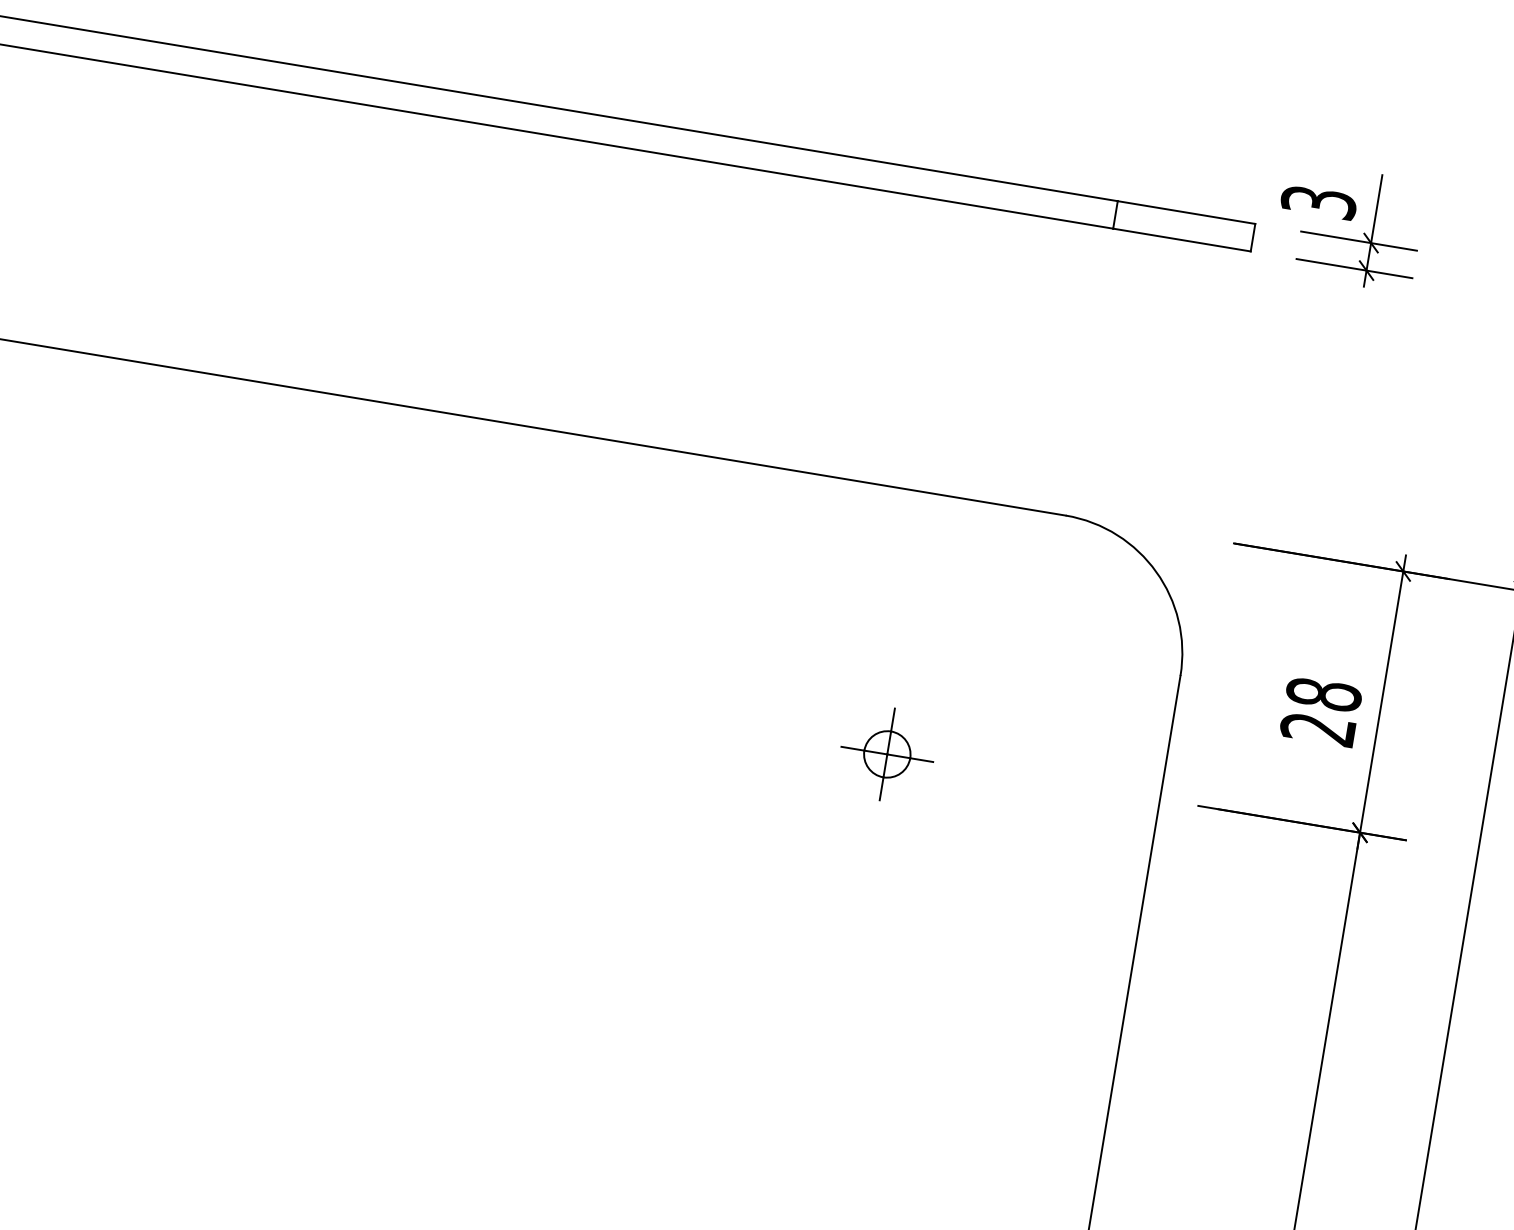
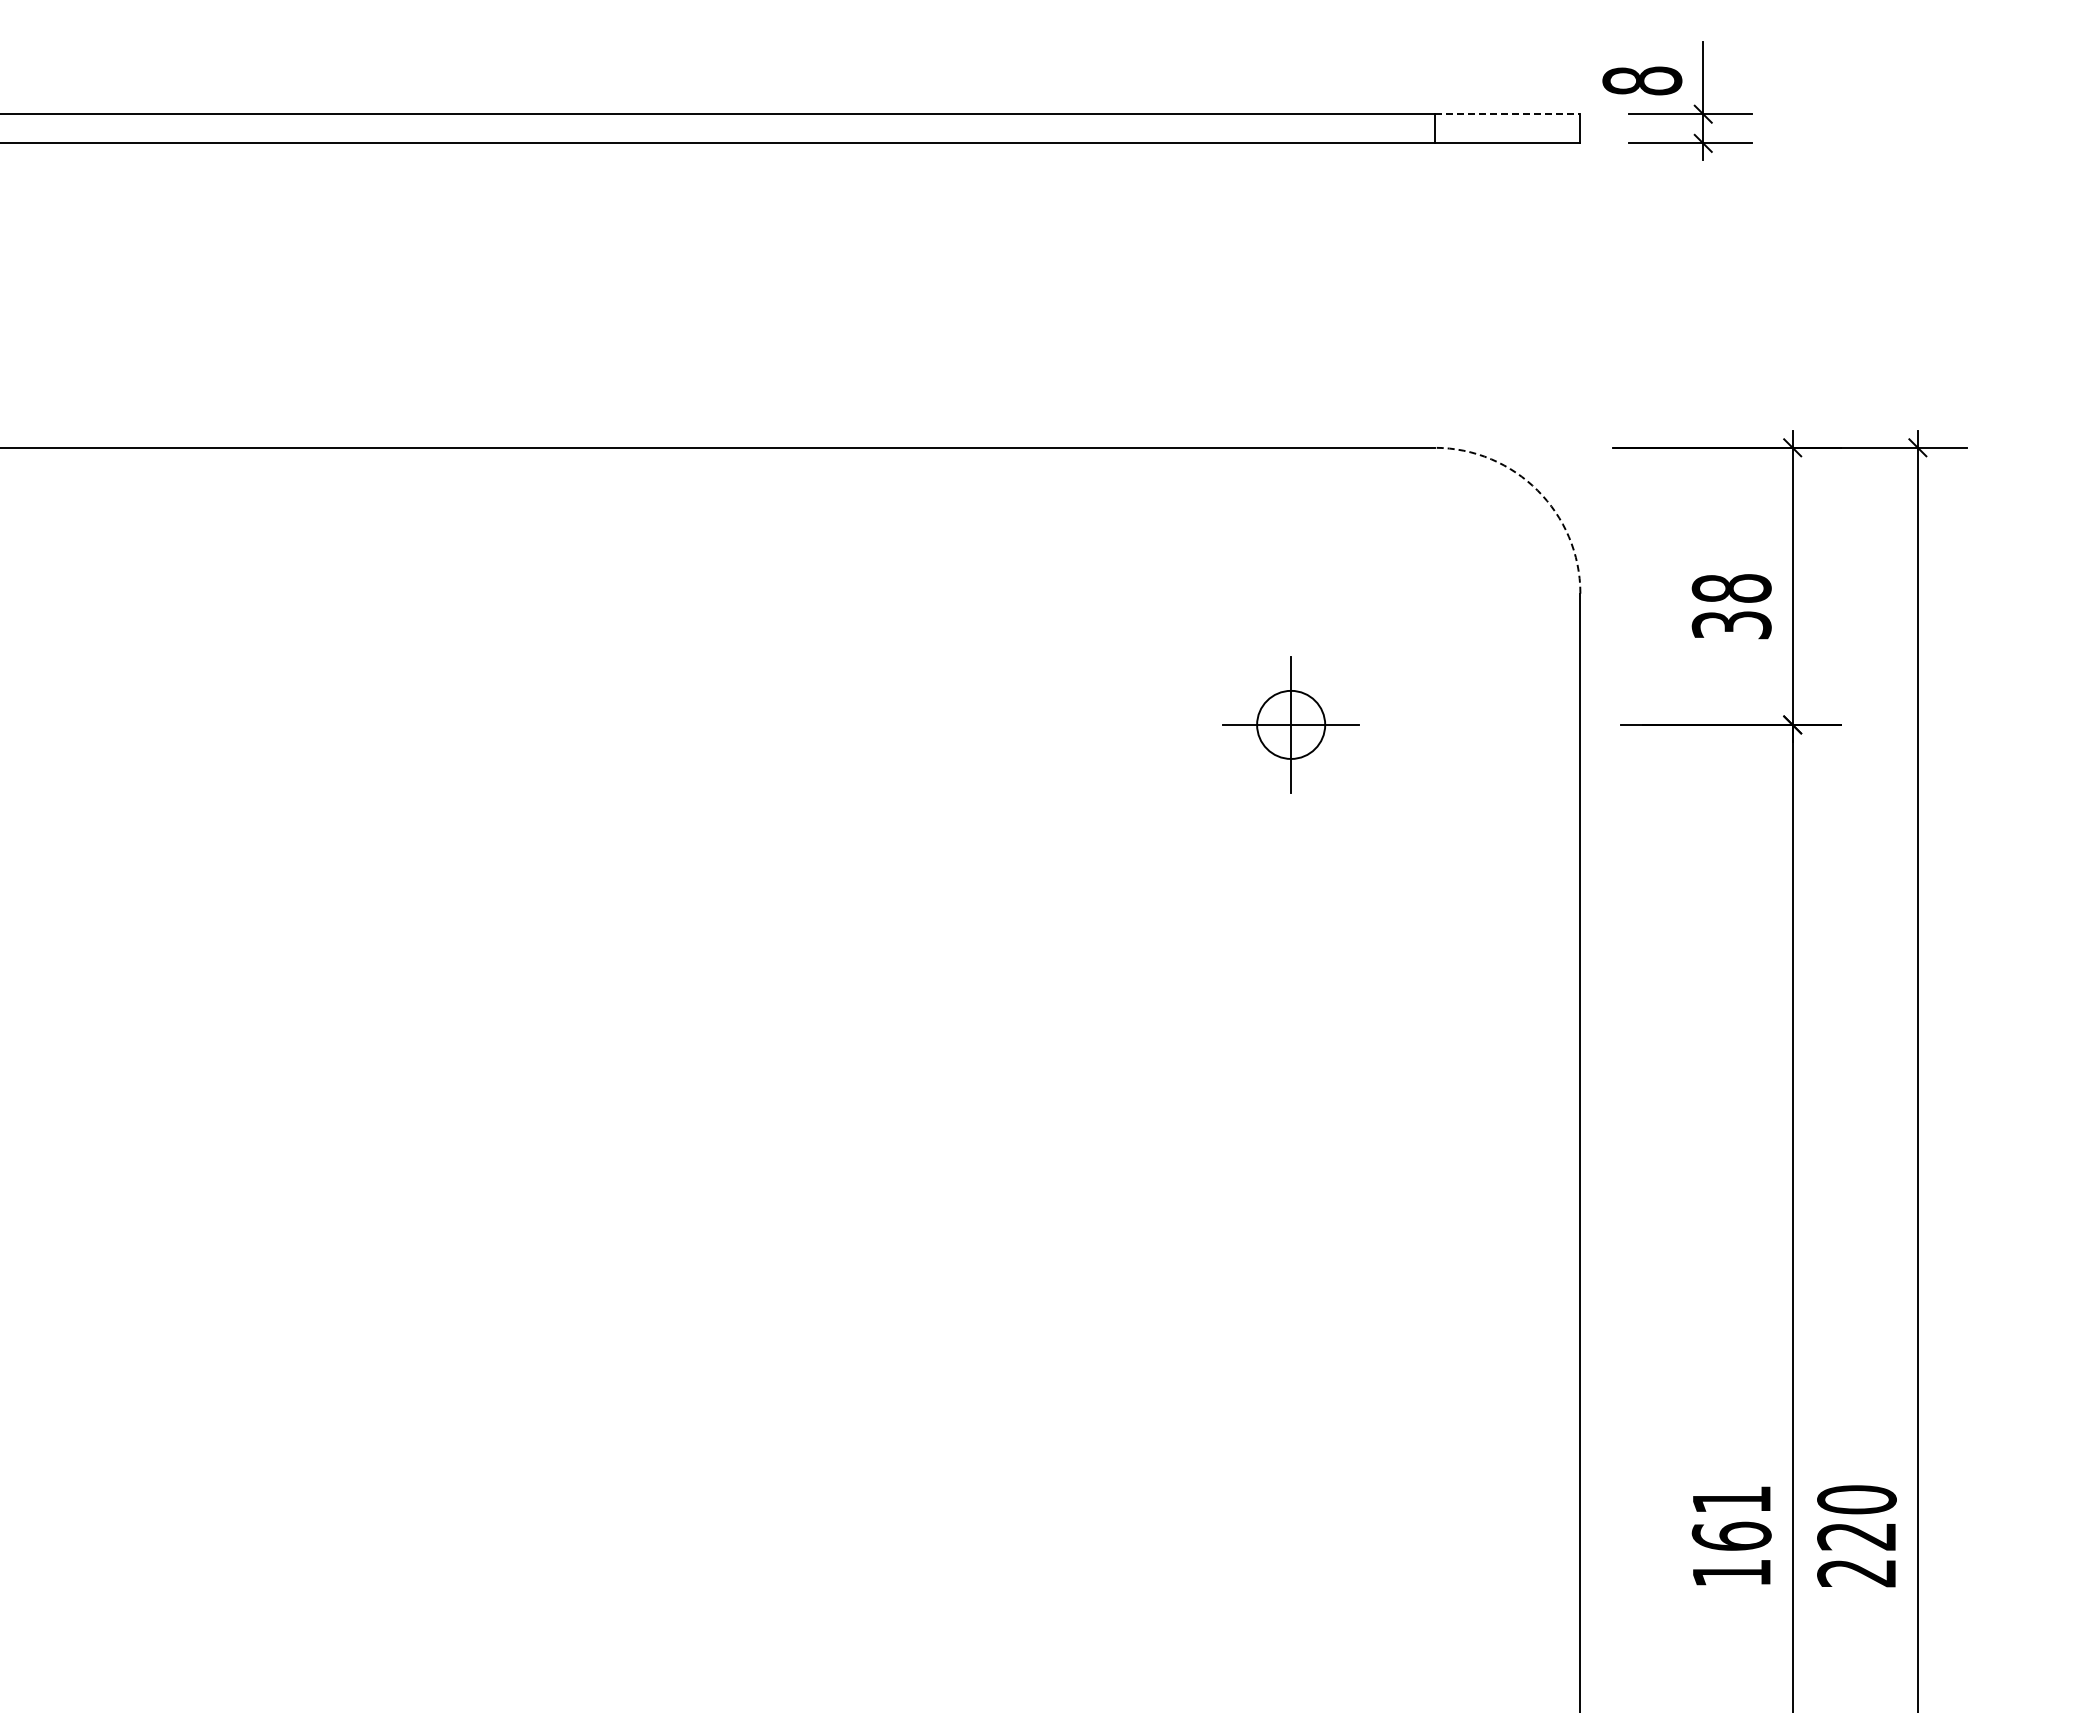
text: (1319, 201) -> (1642, 80), 3 -> 8
line: (1186, 212) -> (1507, 114), solid -> dashed
arc: (1156, 571) -> (1537, 490), solid -> dashed
text: (1317, 729) -> (1731, 625), 28 -> 38
part: (886, 753) -> (1290, 724), size x1.4

